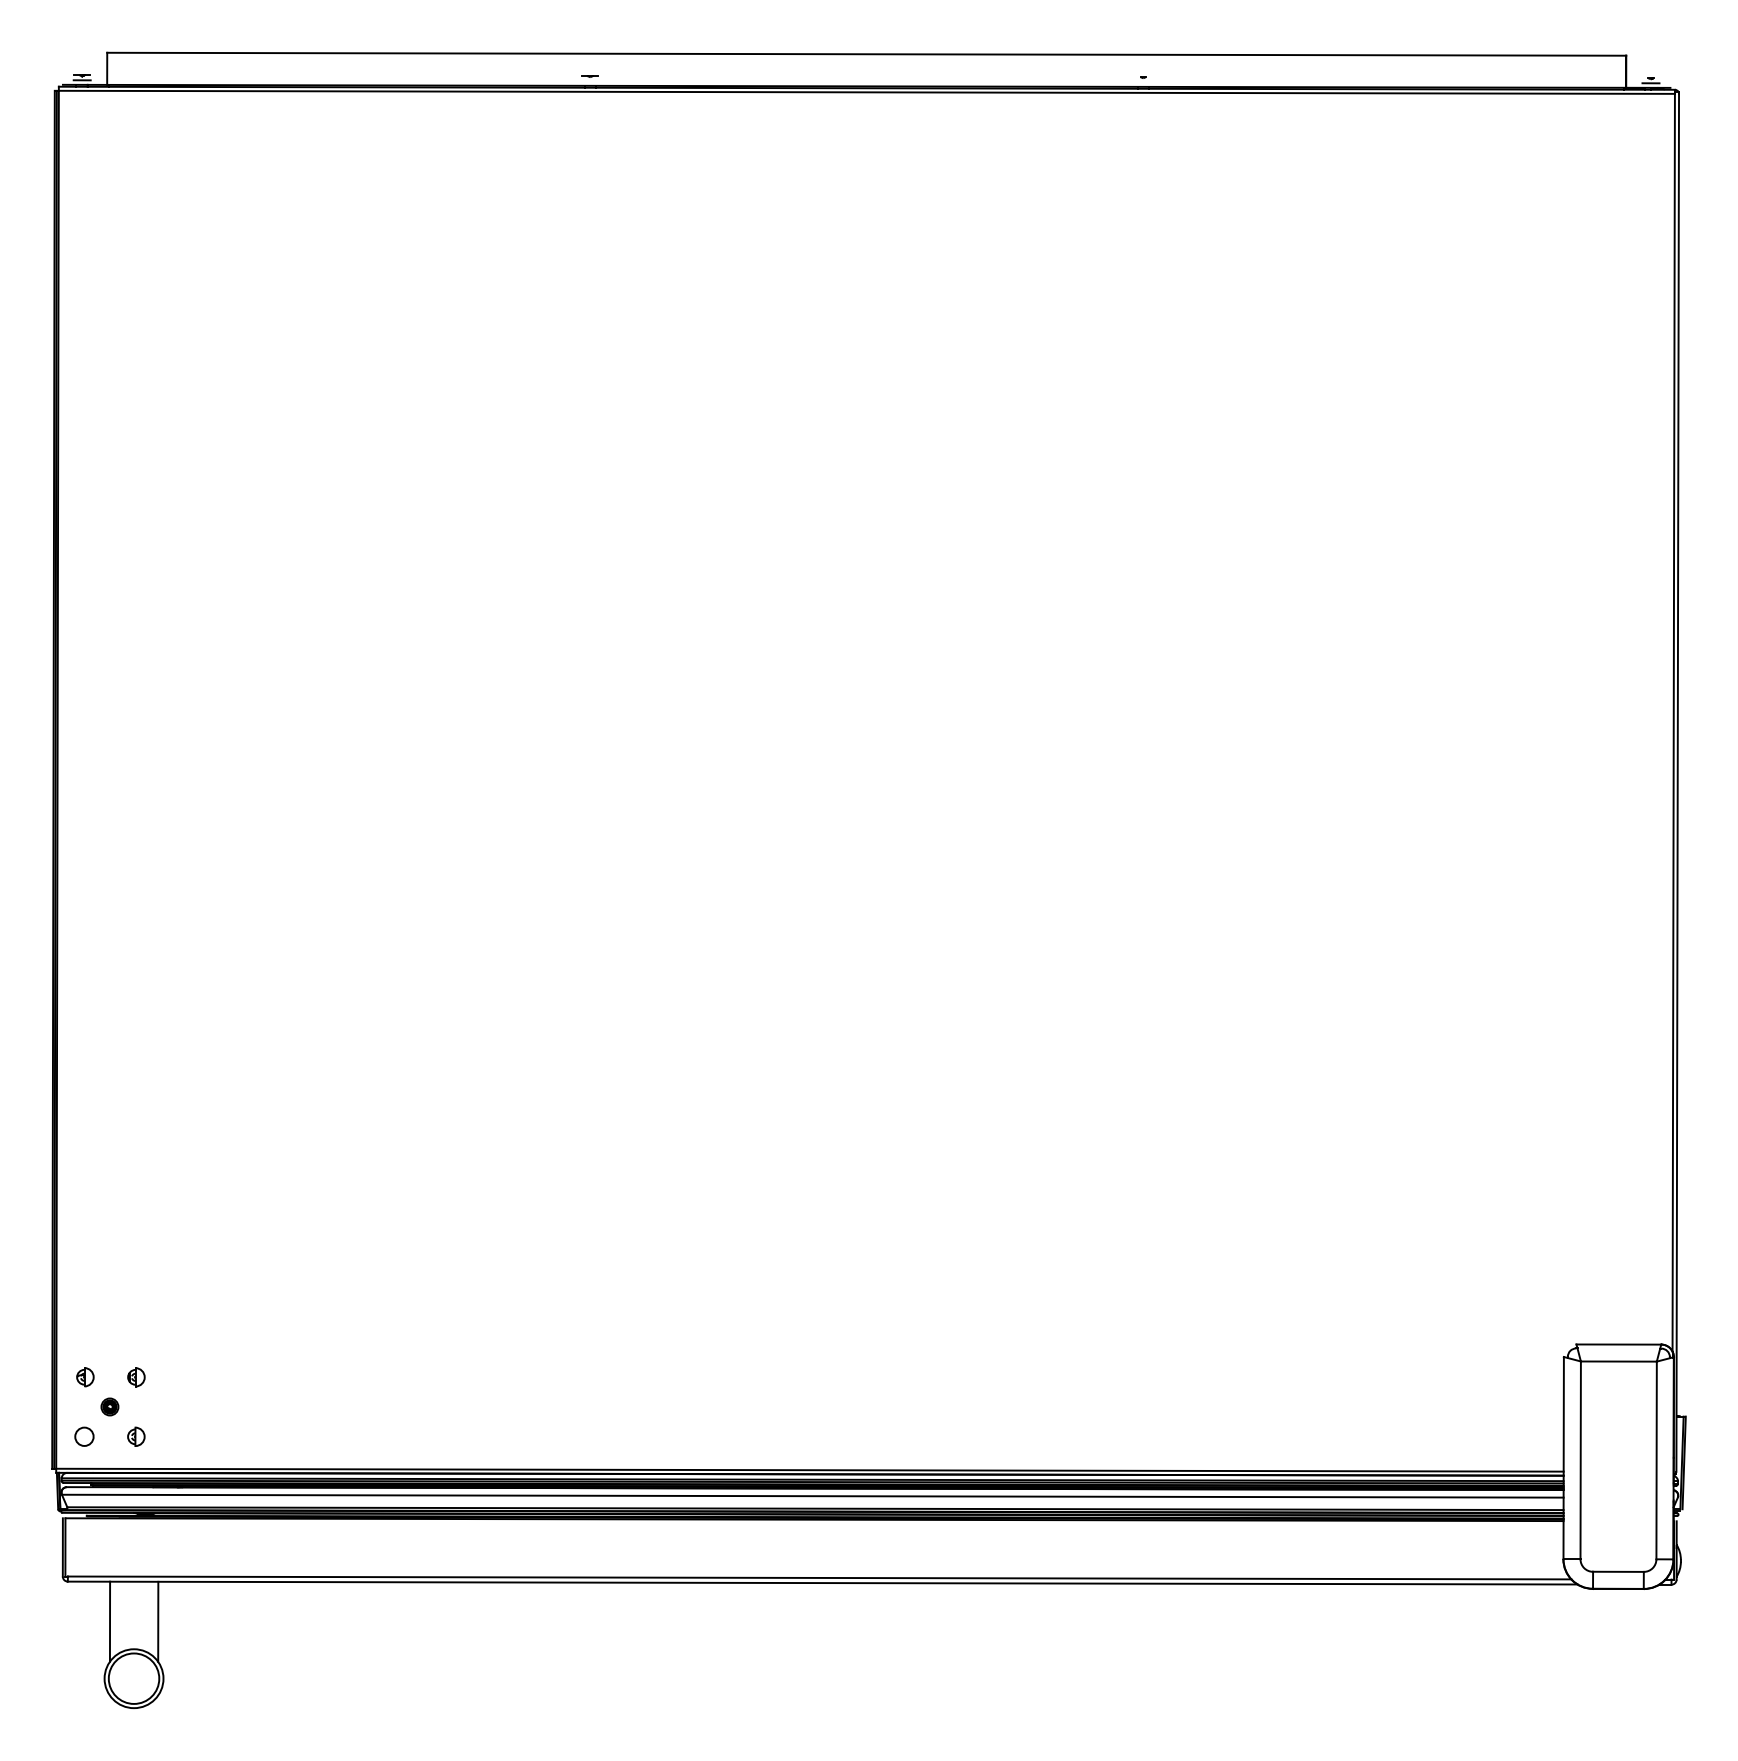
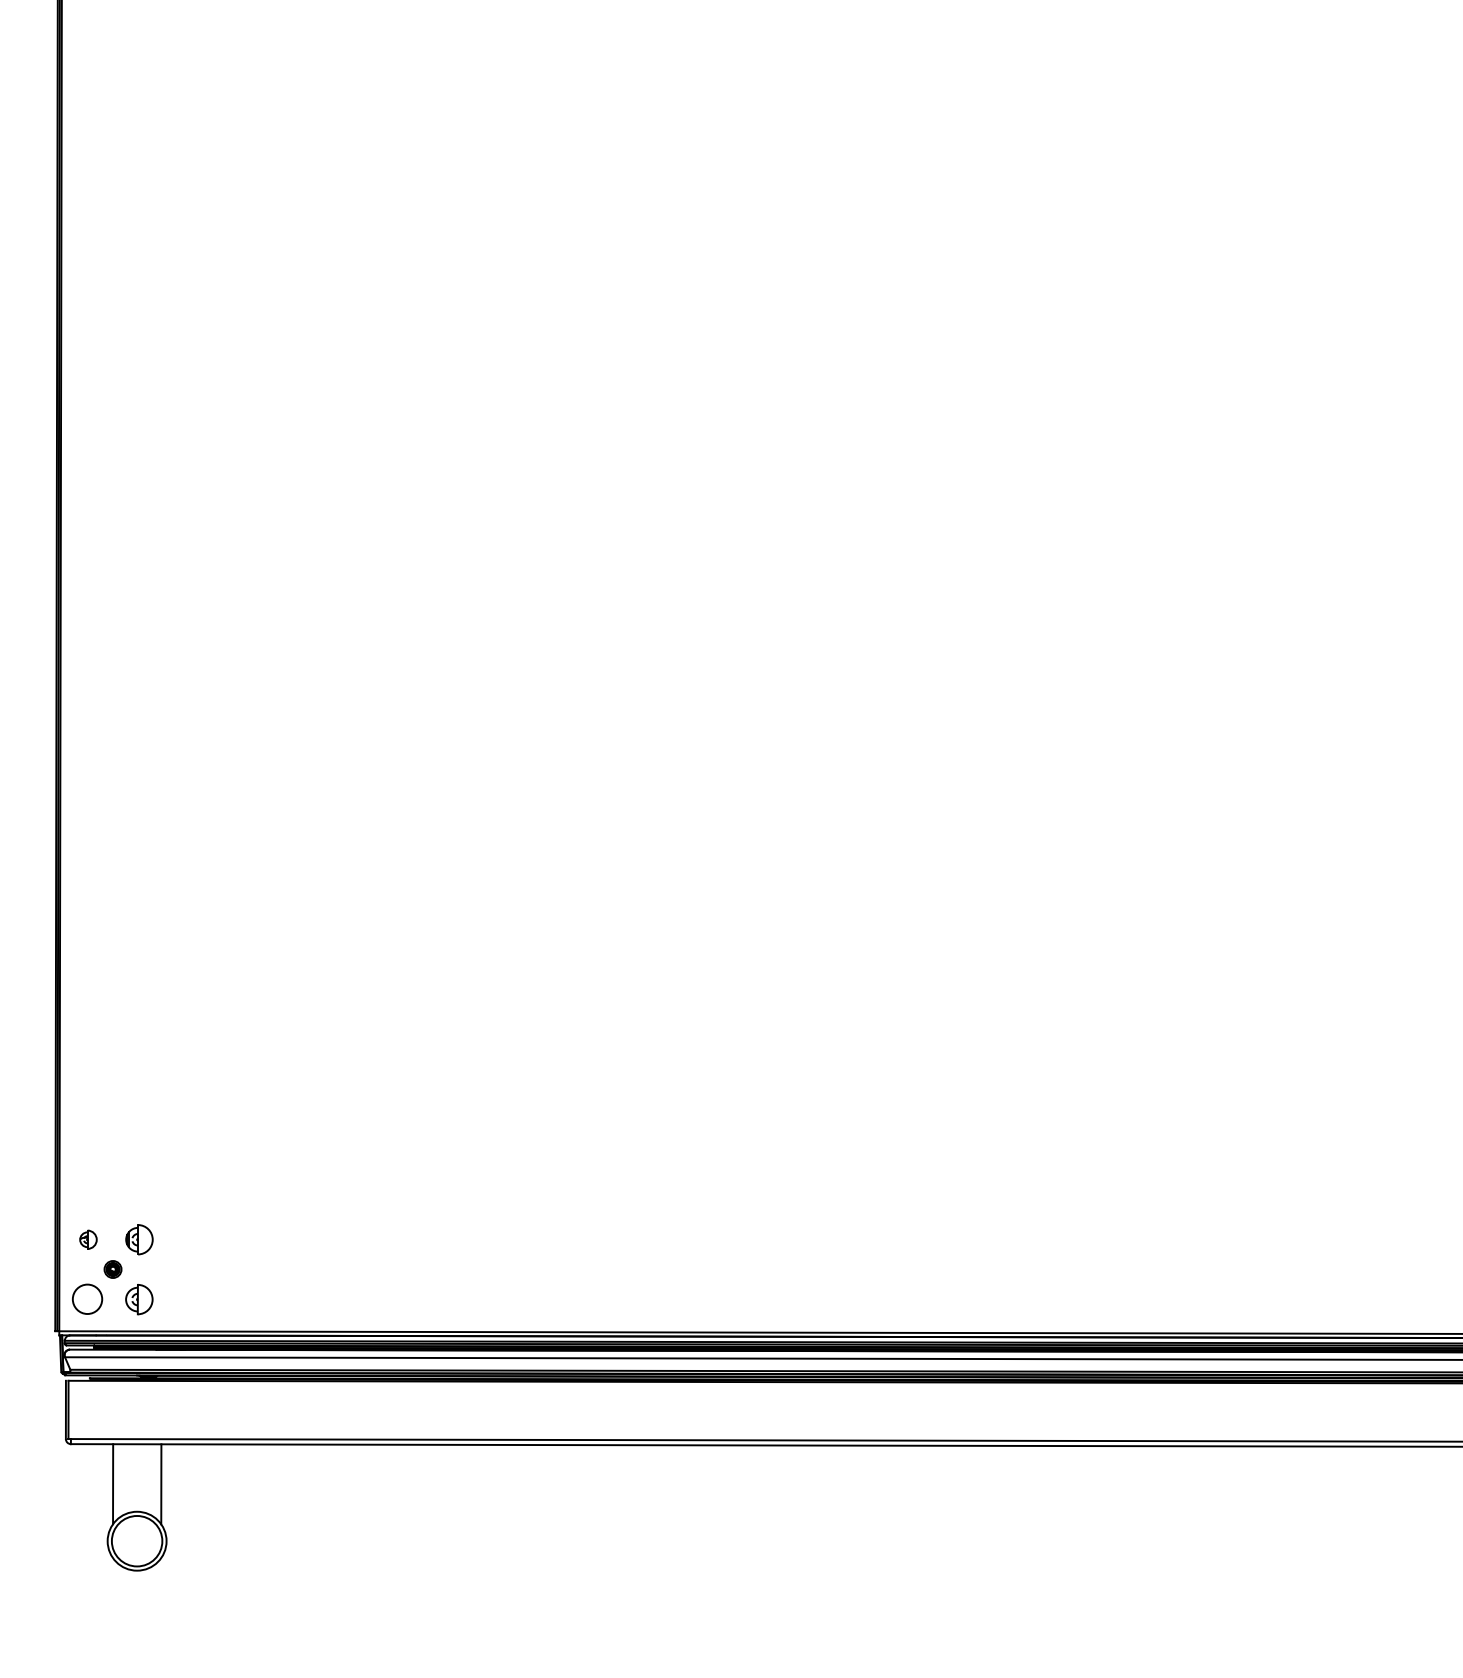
part: (136, 1377) -> (139, 1240), size x1.6
circle: (84, 1436) -> (87, 1299), size x1.6
part: (136, 1436) -> (139, 1299), size x1.6

